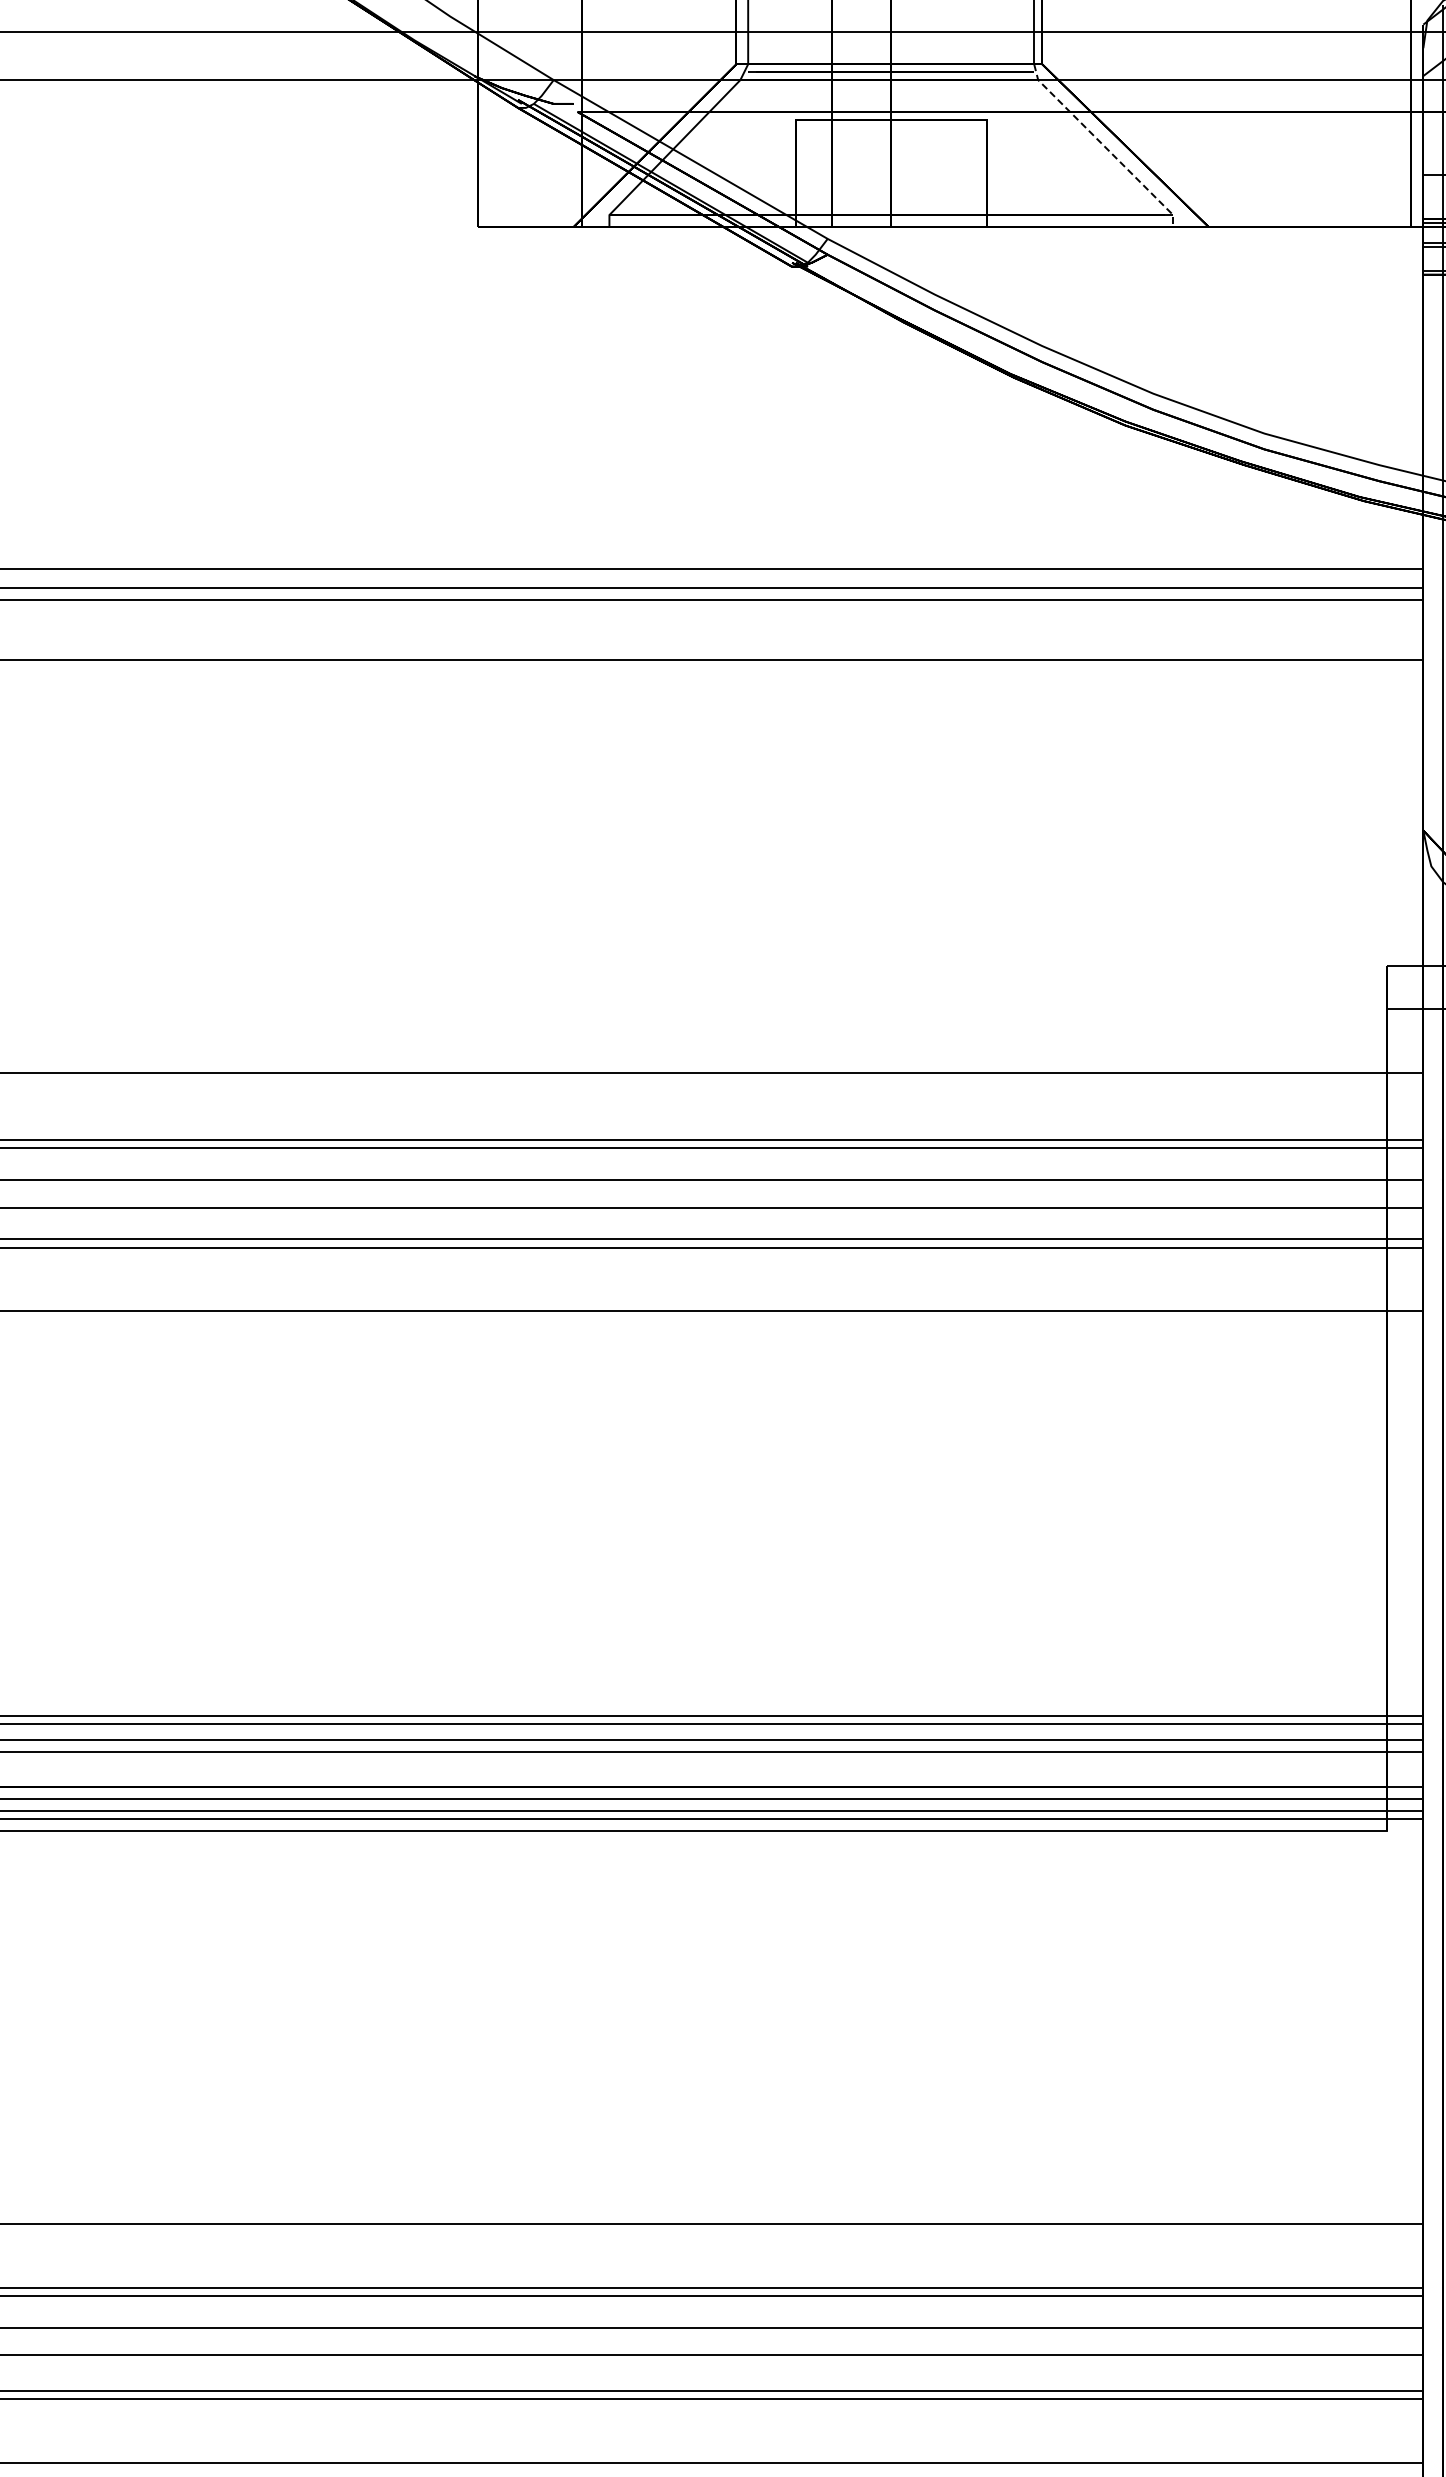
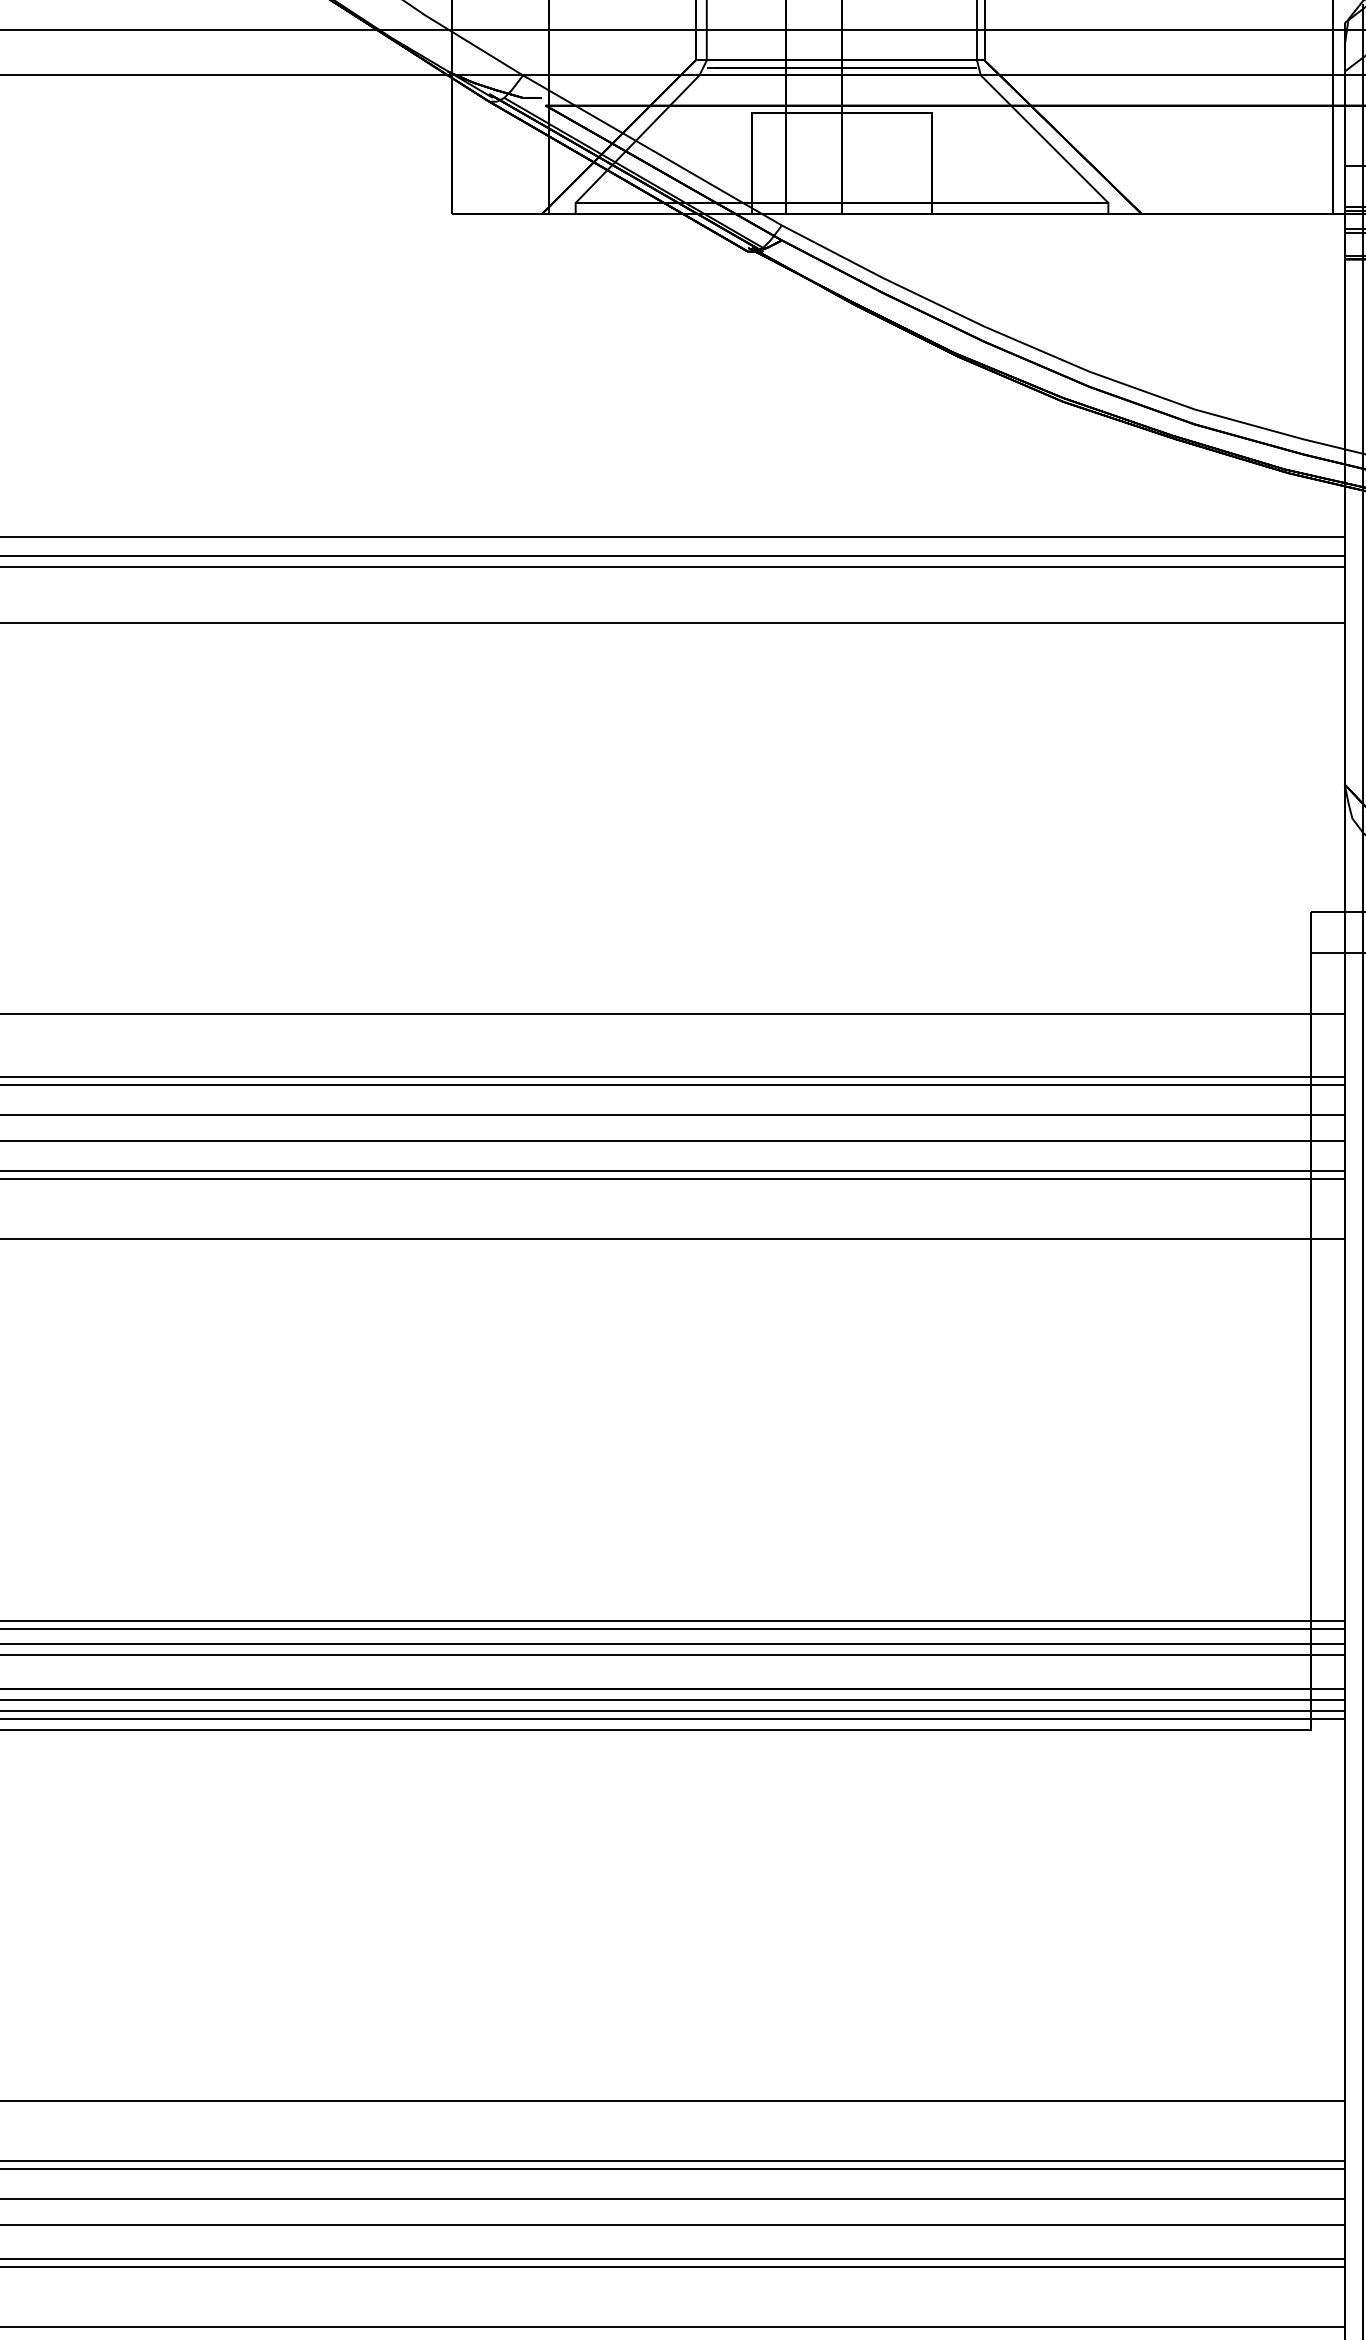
line: (1104, 146) -> (1043, 138), dashed -> solid

